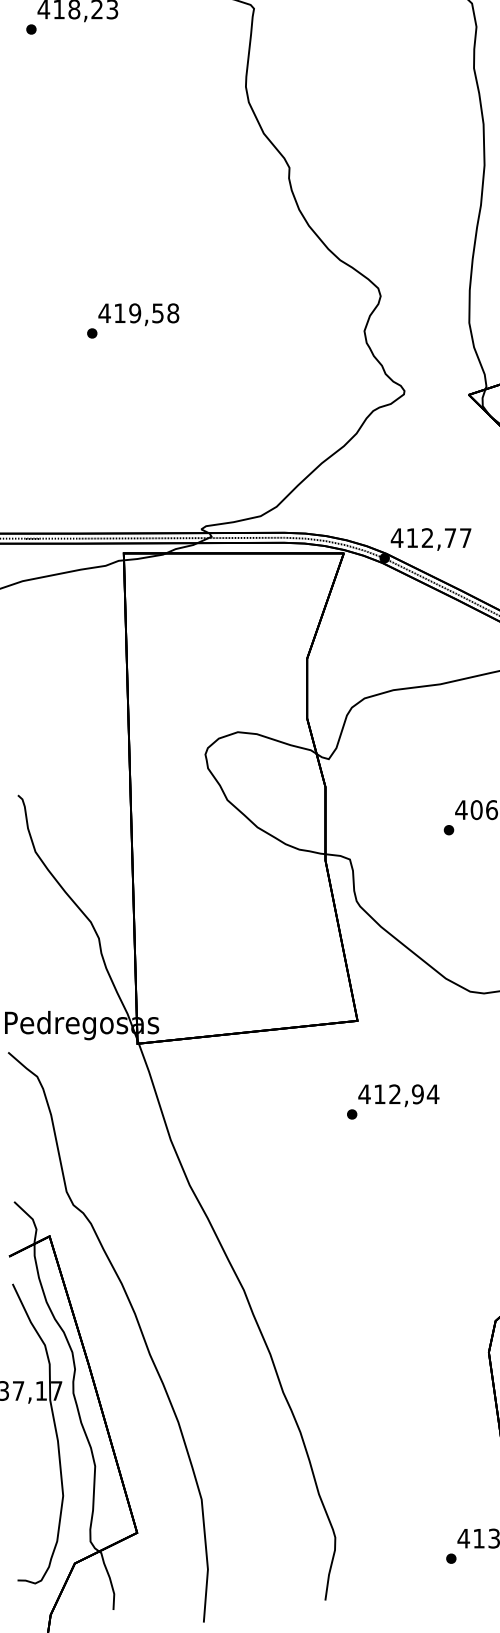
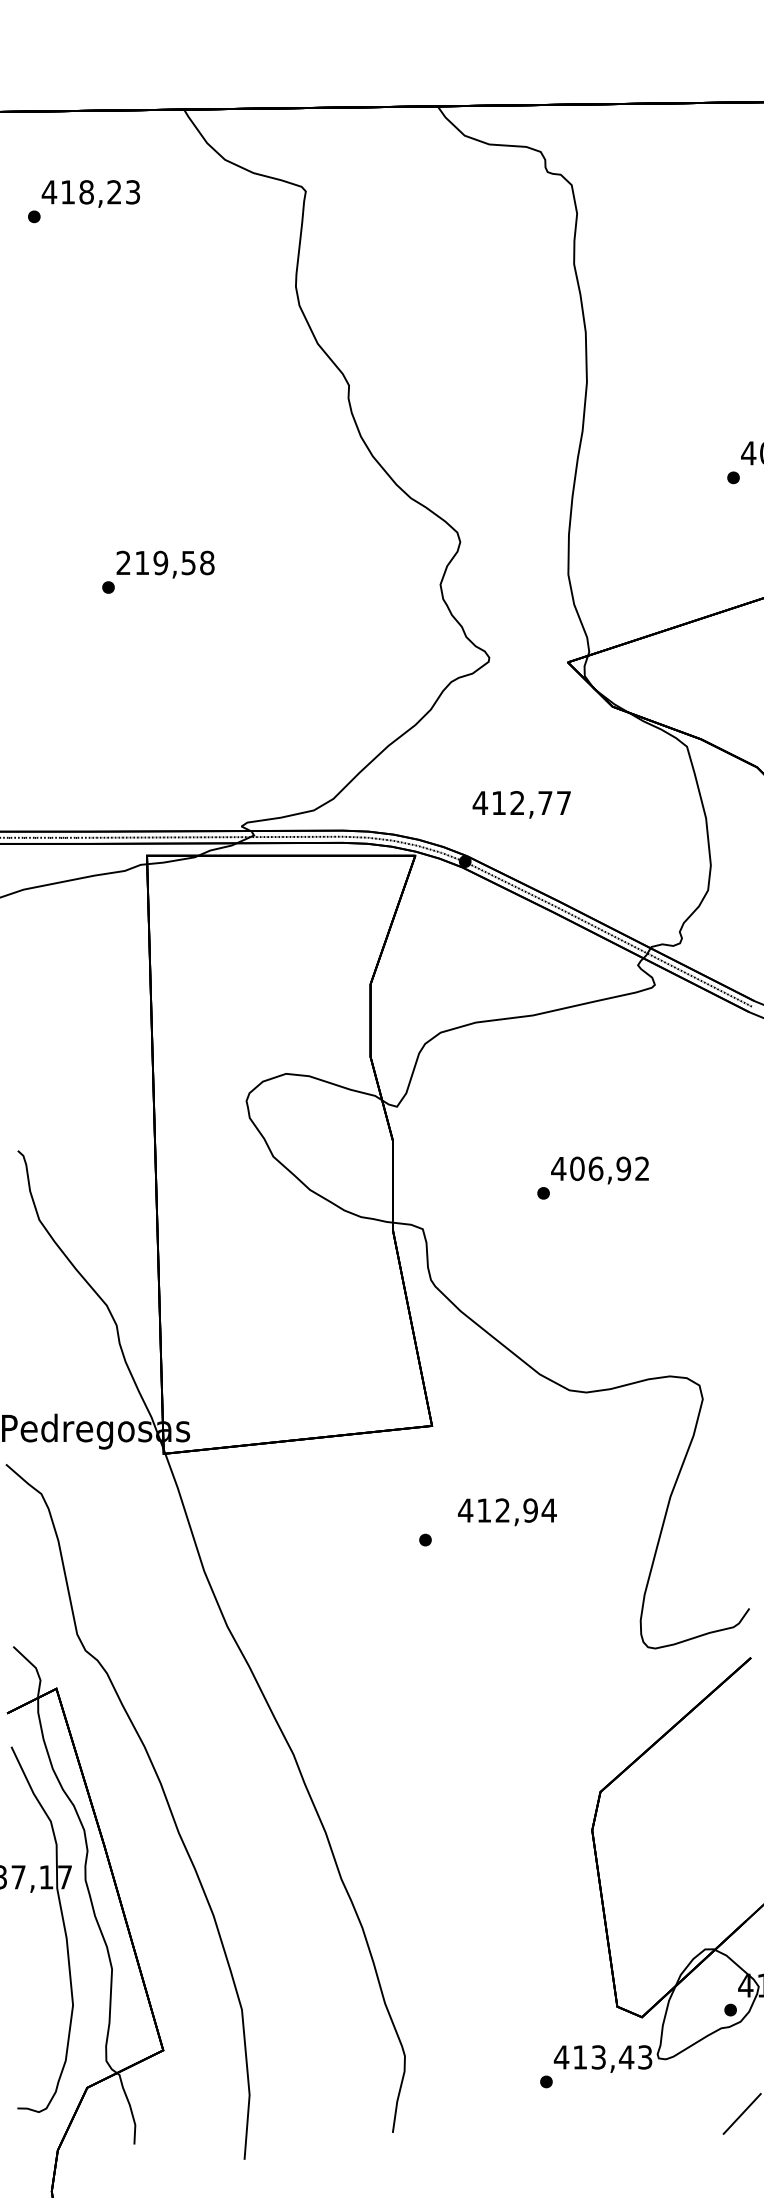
text: (104, 312) -> (123, 562), 419,58 -> 219,58
text: (430, 539) -> (521, 804), moved
text: (398, 1095) -> (507, 1512), moved

